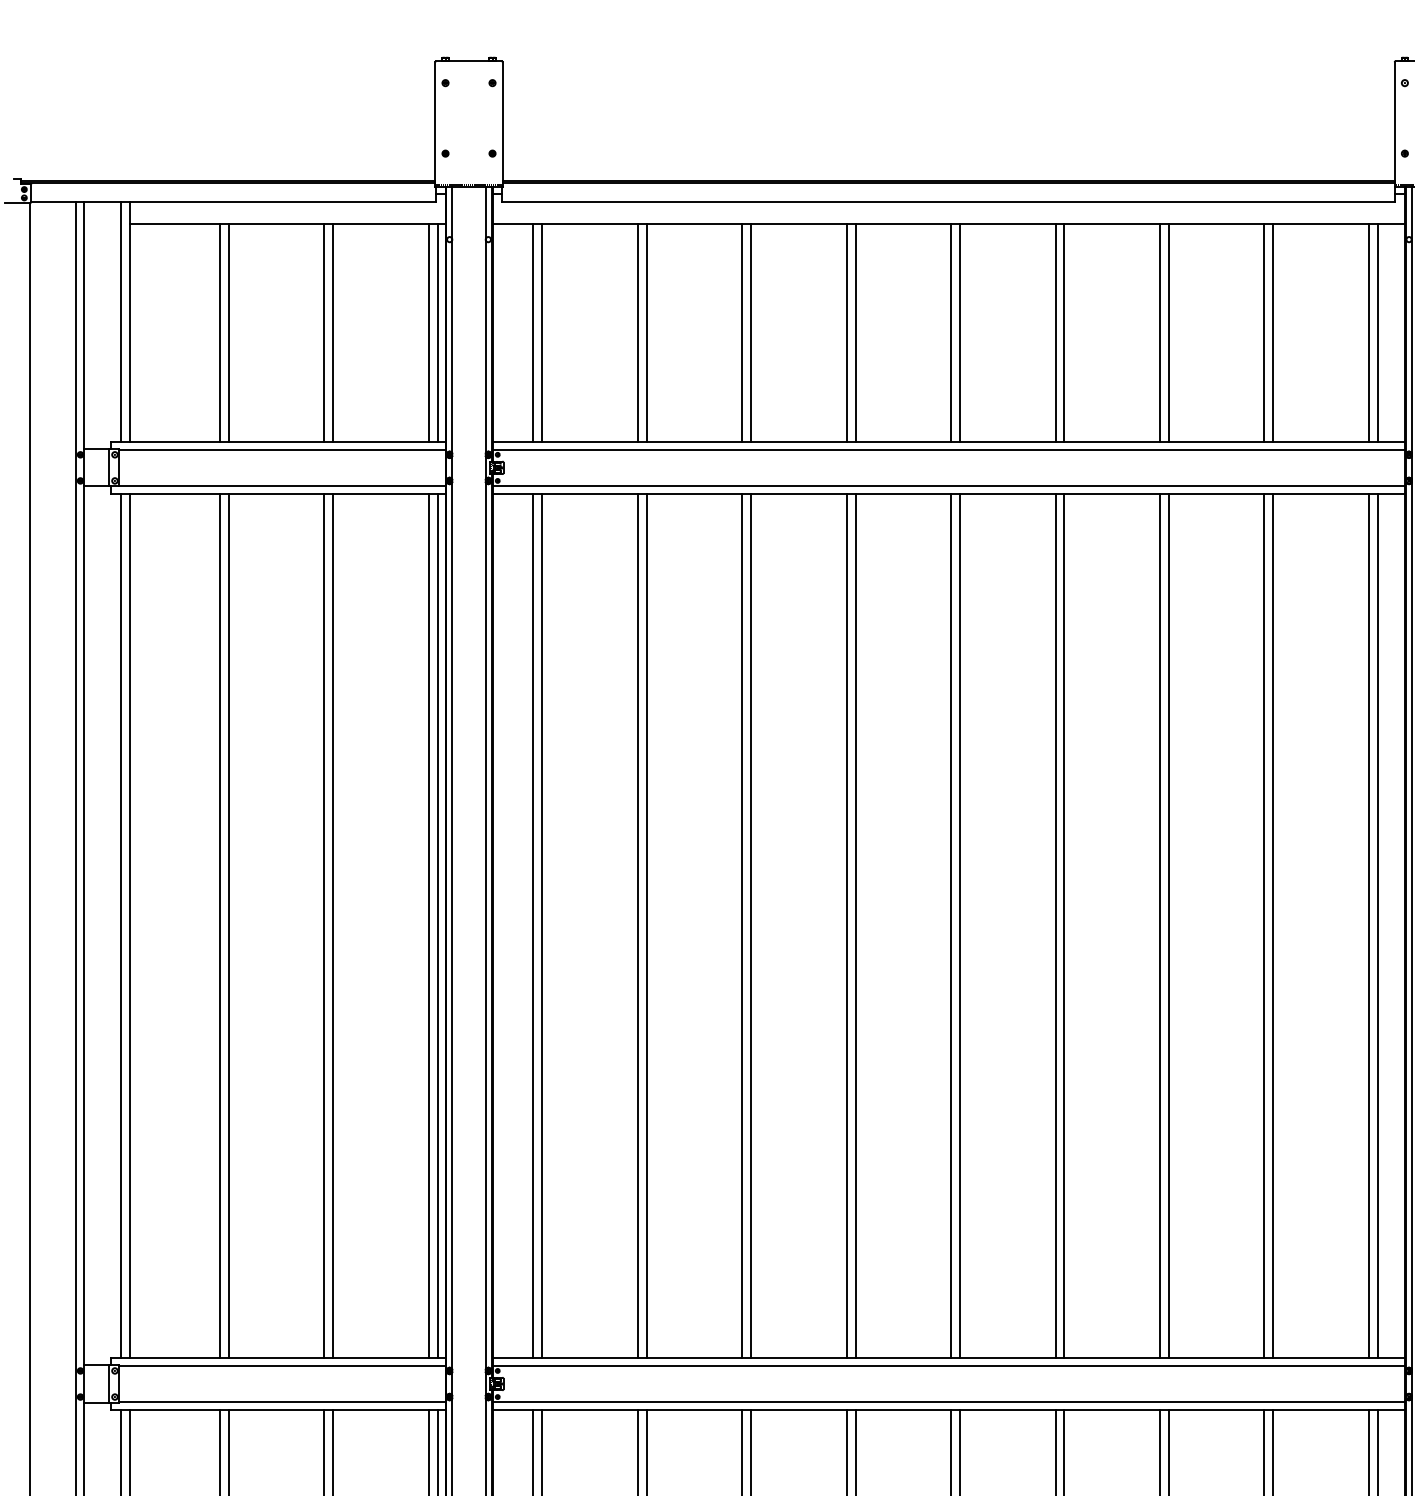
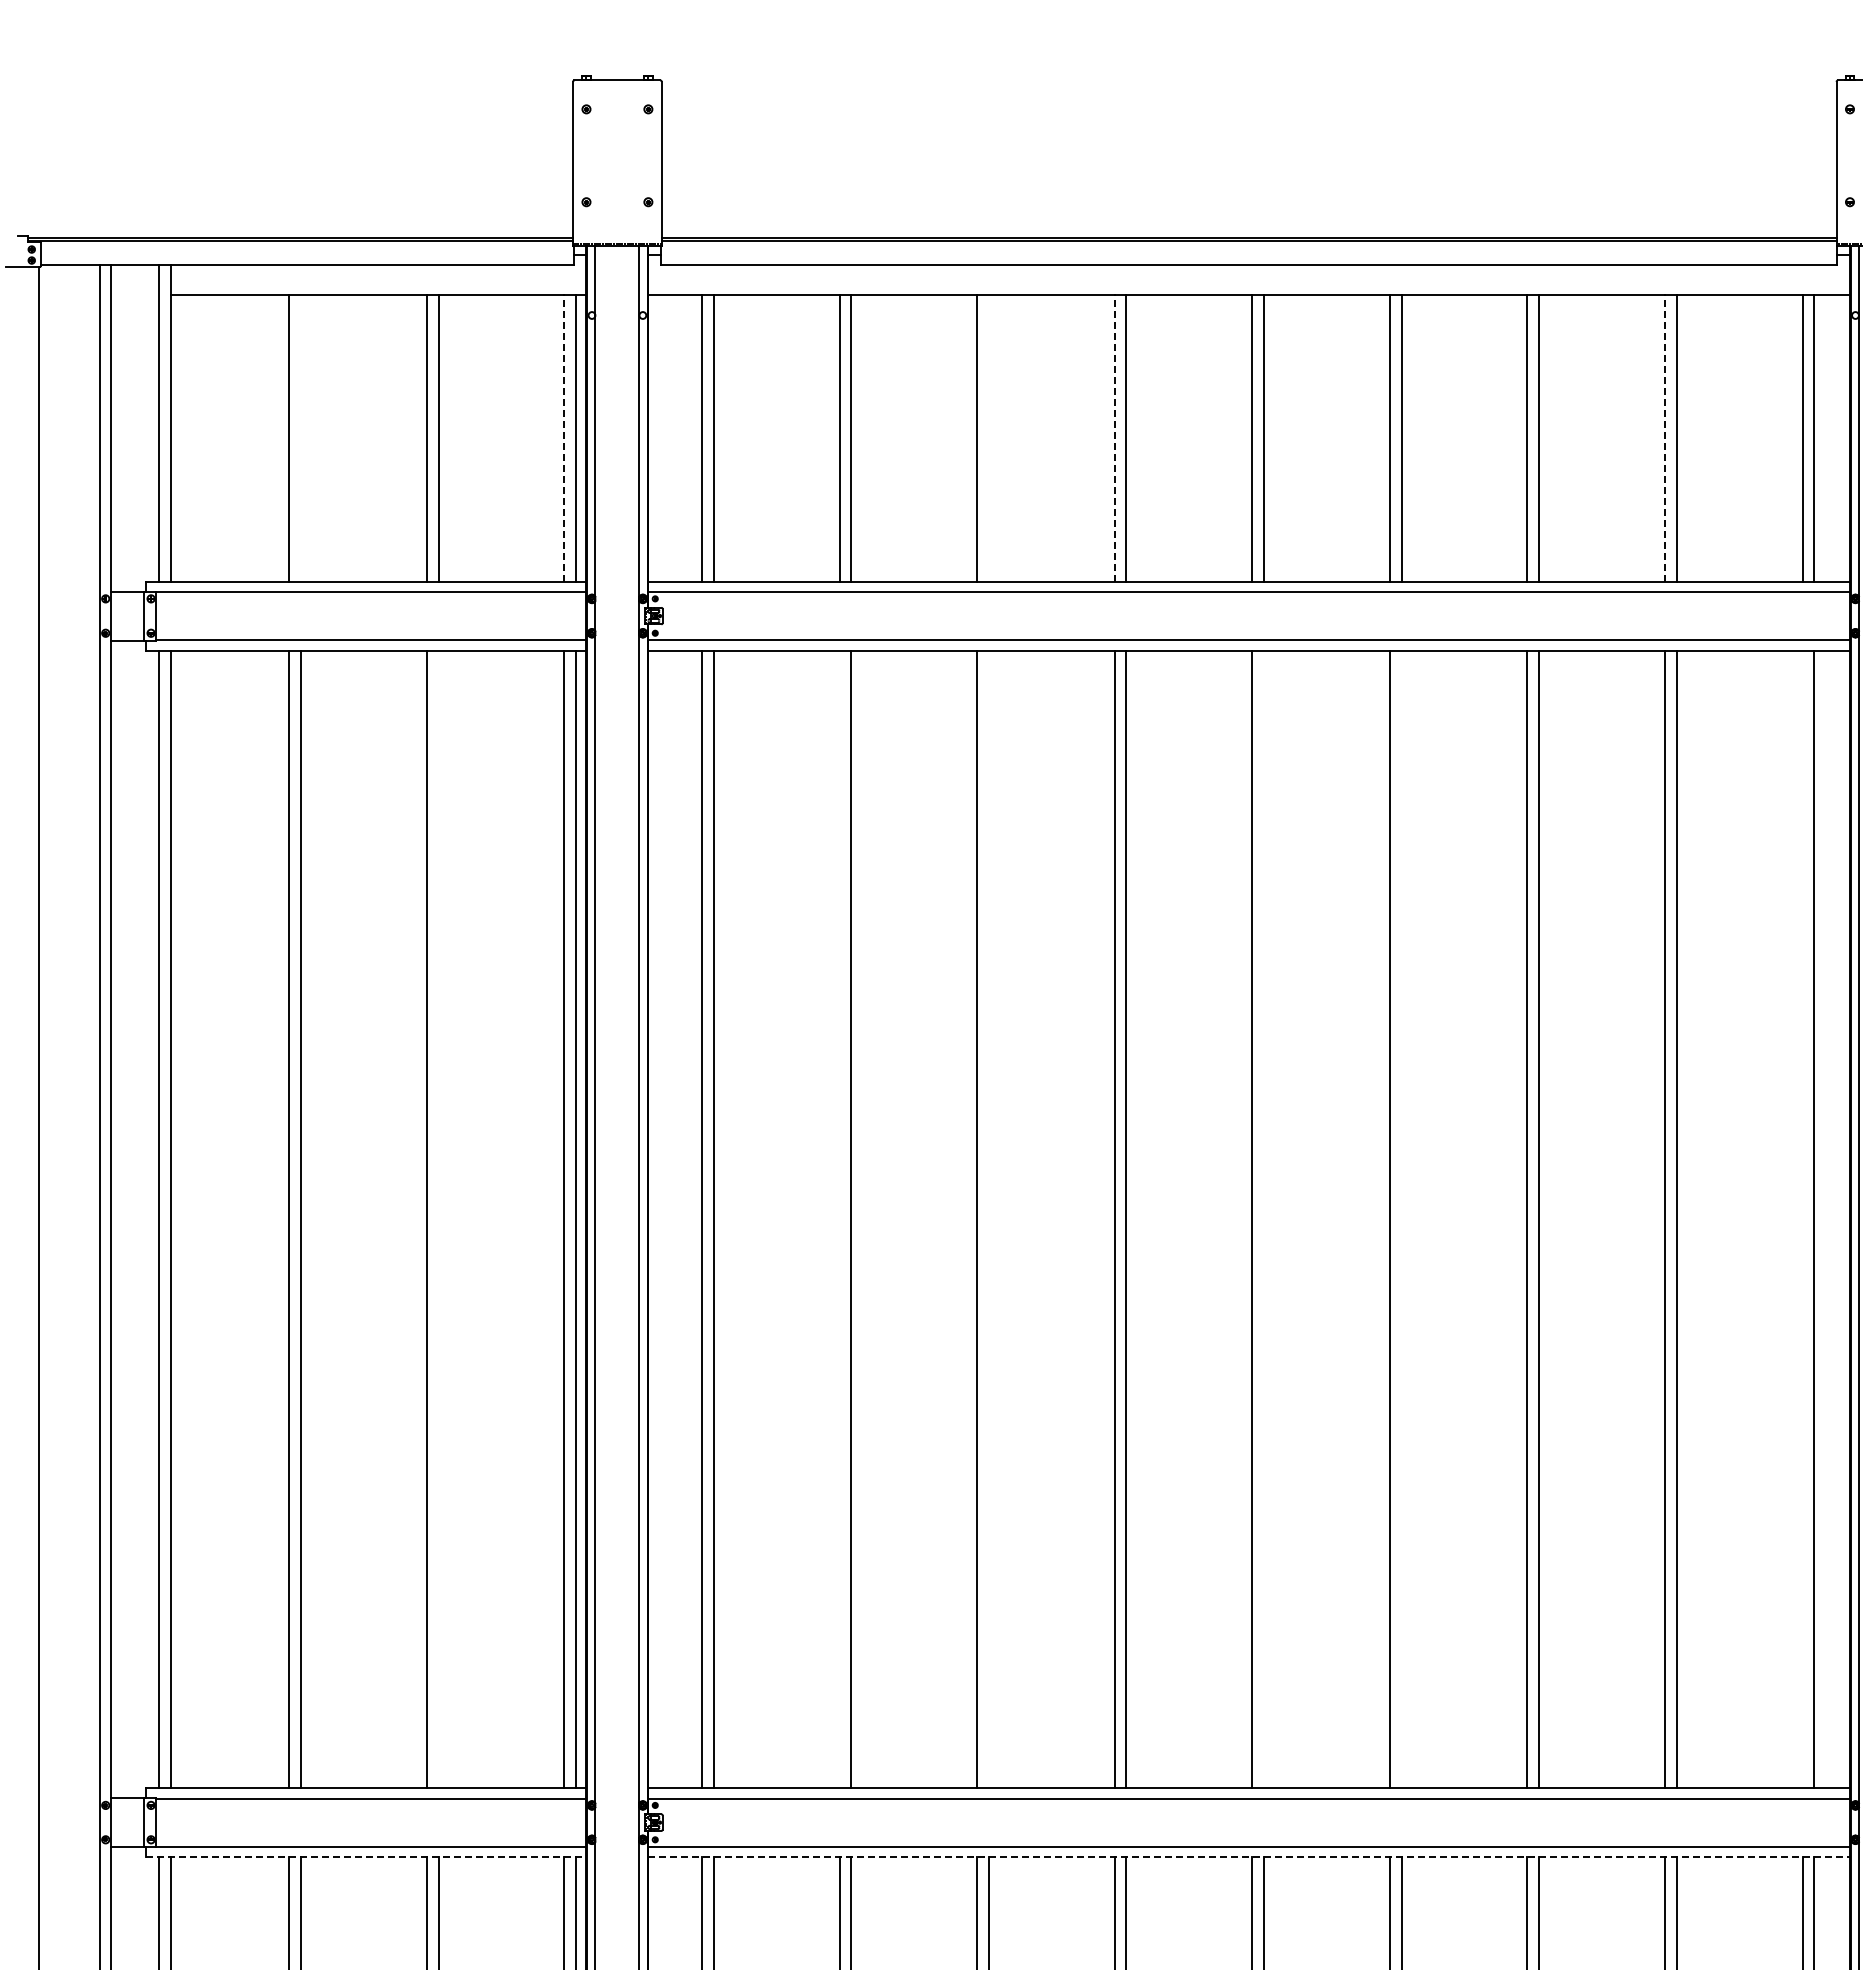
line: (229, 332) -> (301, 437), removed
line: (428, 332) -> (564, 437), solid -> dashed
line: (750, 332) -> (988, 437), removed
line: (846, 332) -> (1114, 437), solid -> dashed
line: (1264, 332) -> (1664, 437), solid -> dashed
line: (333, 926) -> (438, 1219), removed
line: (637, 926) -> (839, 1219), removed
line: (750, 926) -> (988, 1219), removed
line: (959, 926) -> (1263, 1219), removed
line: (1064, 926) -> (1401, 1219), removed
line: (1368, 926) -> (1802, 1219), removed
line: (278, 1410) -> (366, 1857), solid -> dashed
line: (948, 1410) -> (1249, 1857), solid -> dashed

